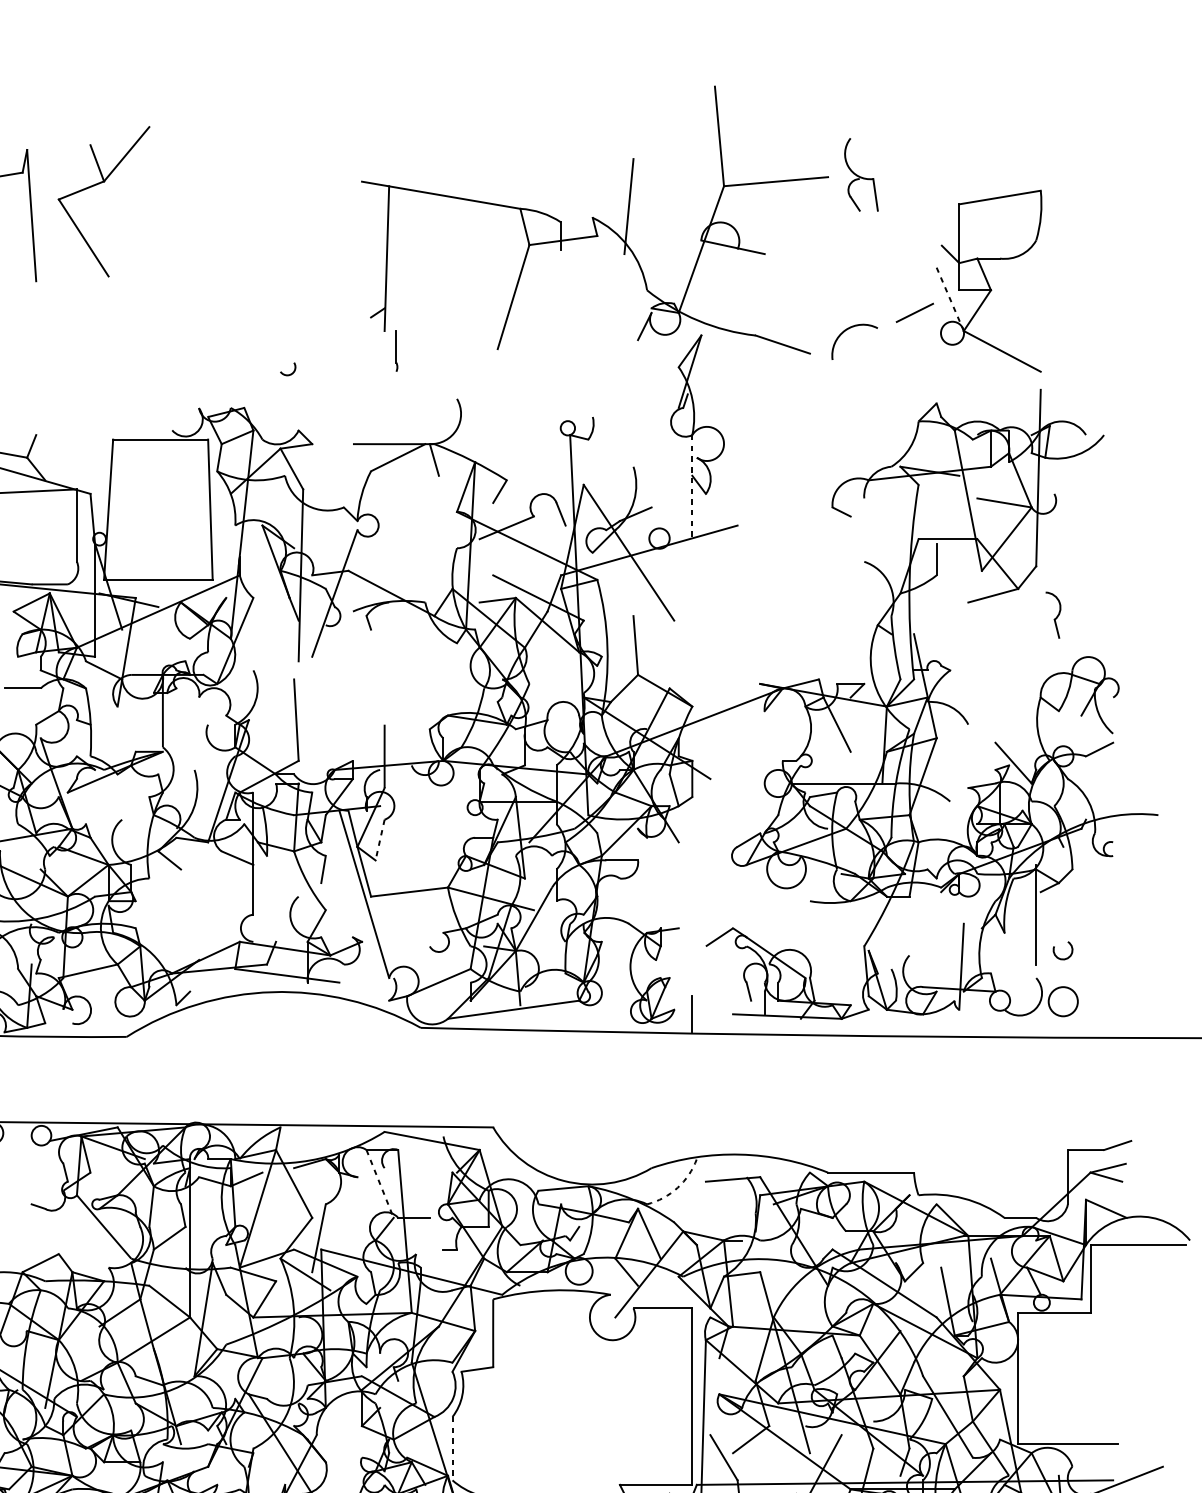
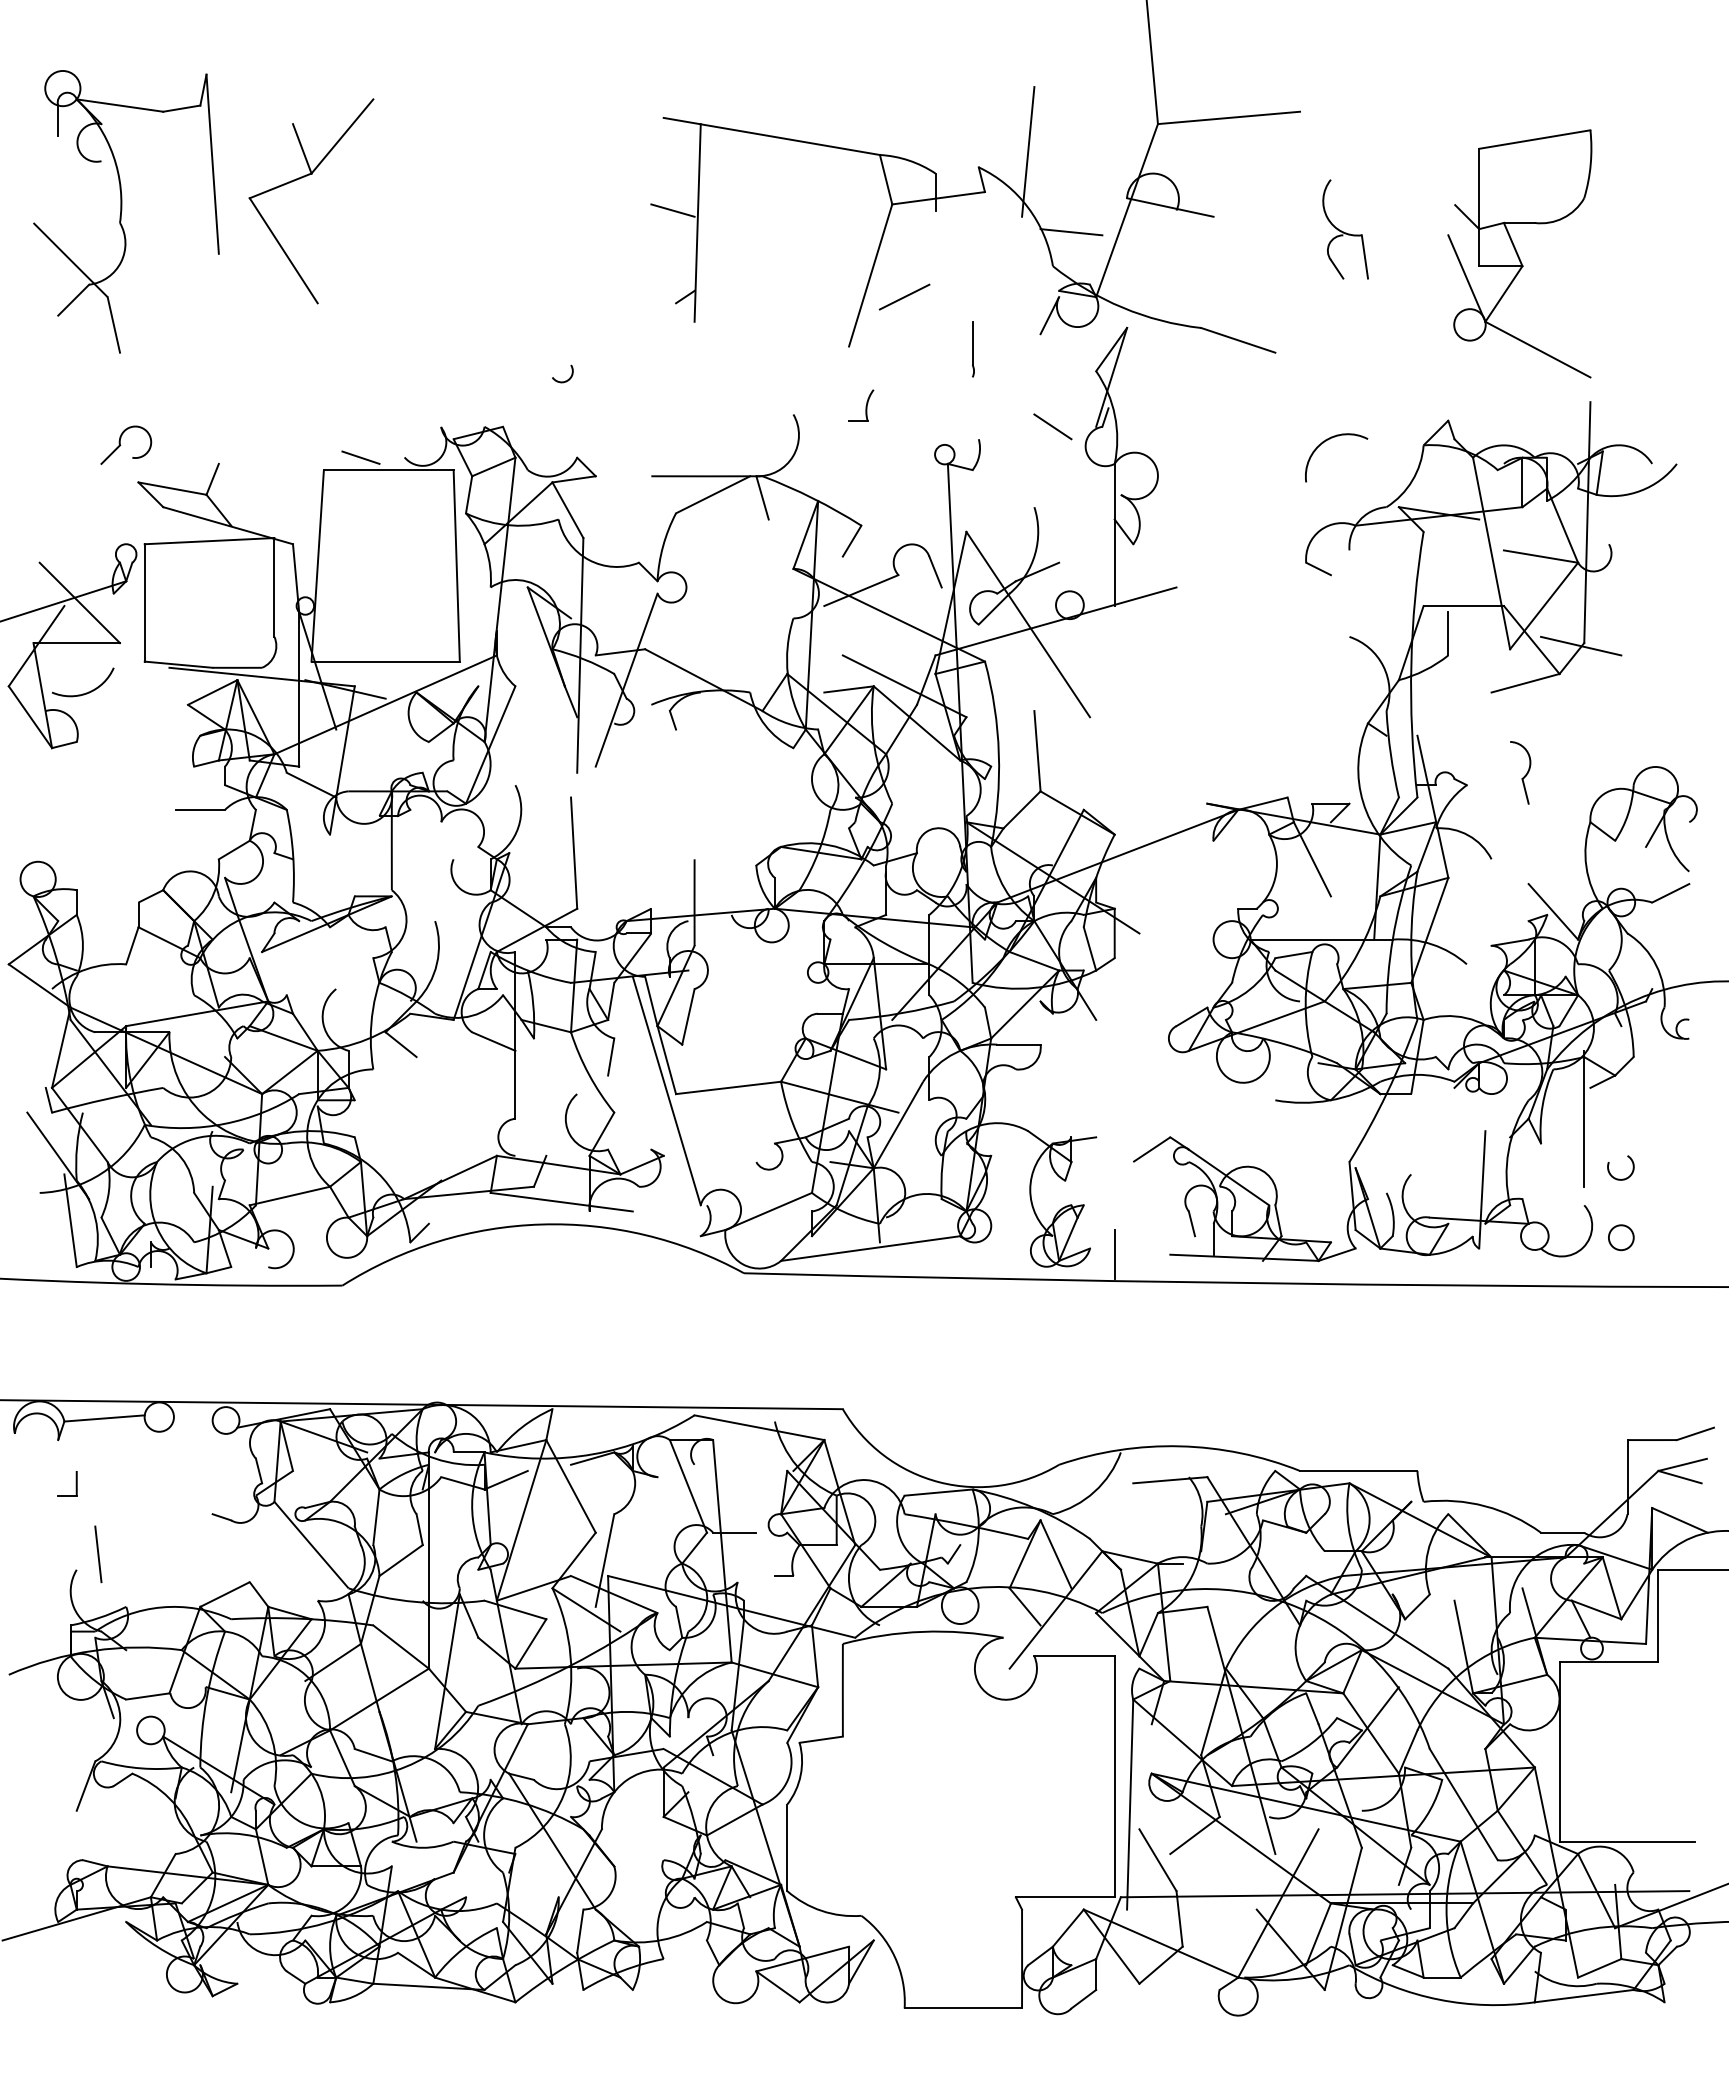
part: (861, 174) -> (1345, 229), moved
part: (97, 185) -> (302, 178), moved
line: (368, 249) -> (672, 210), added
line: (660, 265) -> (1071, 232), added
line: (950, 300) -> (1467, 279), dashed -> solid
line: (914, 312) -> (904, 296), moved
arc: (848, 329) -> (1328, 440), moved
line: (397, 351) -> (973, 349), moved
part: (506, 392) -> (861, 405), added
line: (646, 407) -> (1052, 426), added
line: (139, 430) -> (360, 457), added
line: (692, 487) -> (1114, 535), dashed -> solid
line: (1034, 568) -> (1581, 645), added
part: (1053, 614) -> (1520, 772), moved
line: (380, 840) -> (688, 1017), dashed -> solid
circle: (1063, 1001) -> (1621, 1237), size x0.62
line: (380, 1184) -> (688, 1486), dashed -> solid
arc: (677, 1187) -> (1094, 1491), dashed -> solid
line: (452, 1449) -> (787, 1848), dashed -> solid

